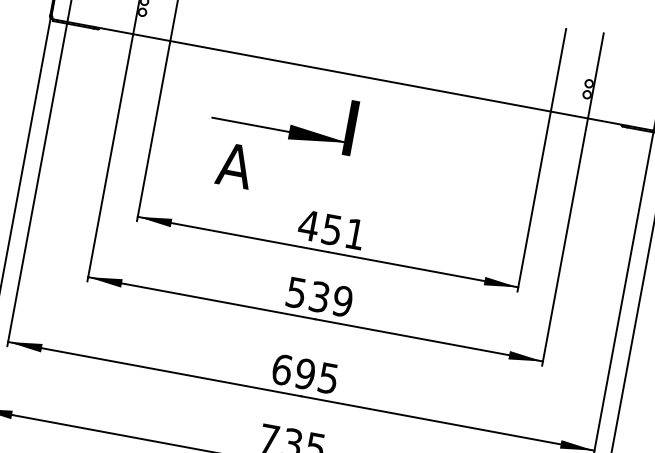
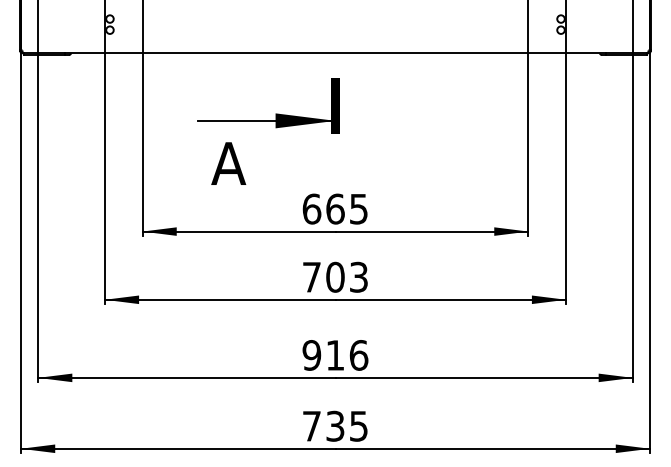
text: (331, 229) -> (334, 208), 451 -> 665
text: (319, 296) -> (335, 276), 539 -> 703
text: (305, 374) -> (335, 355), 695 -> 916

